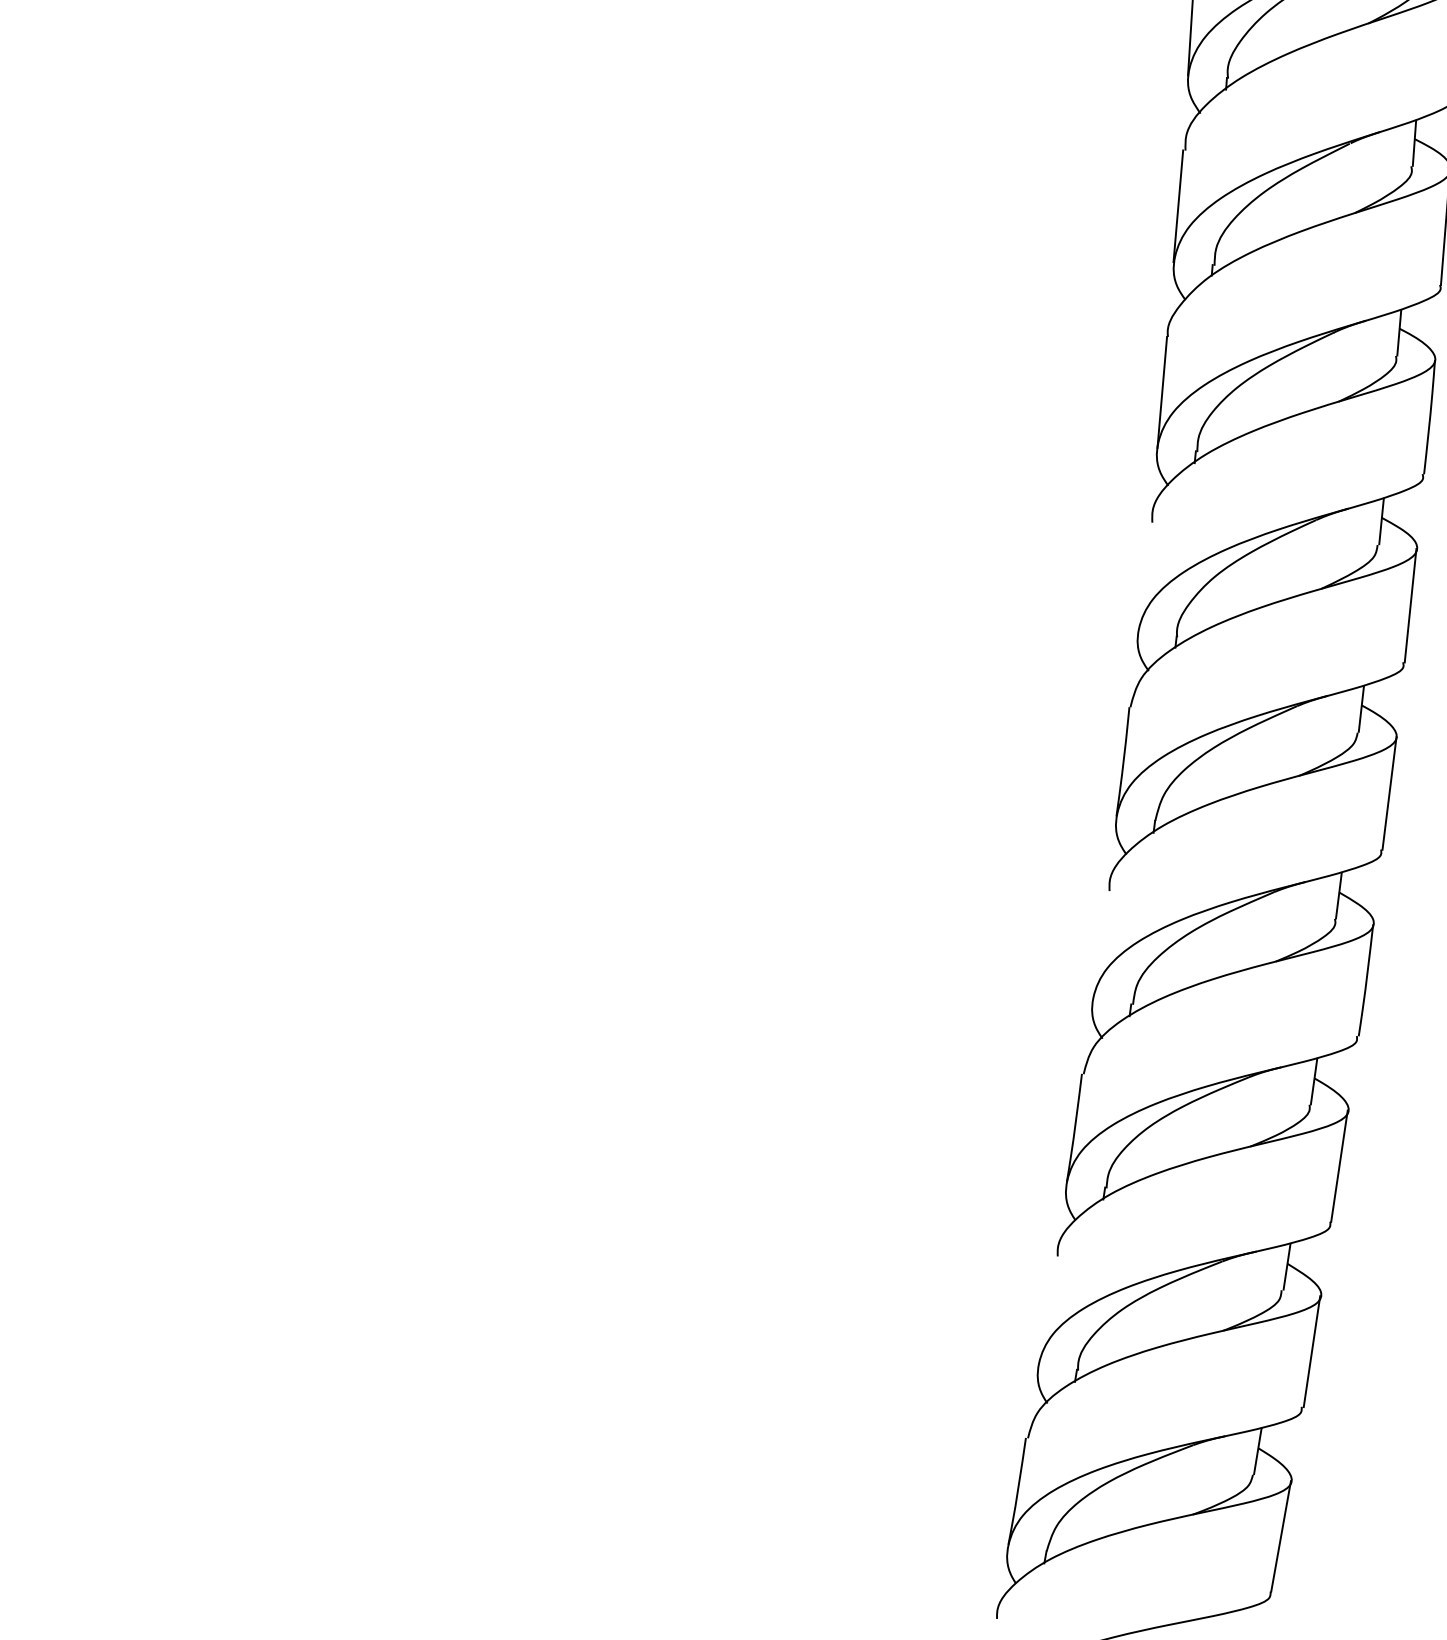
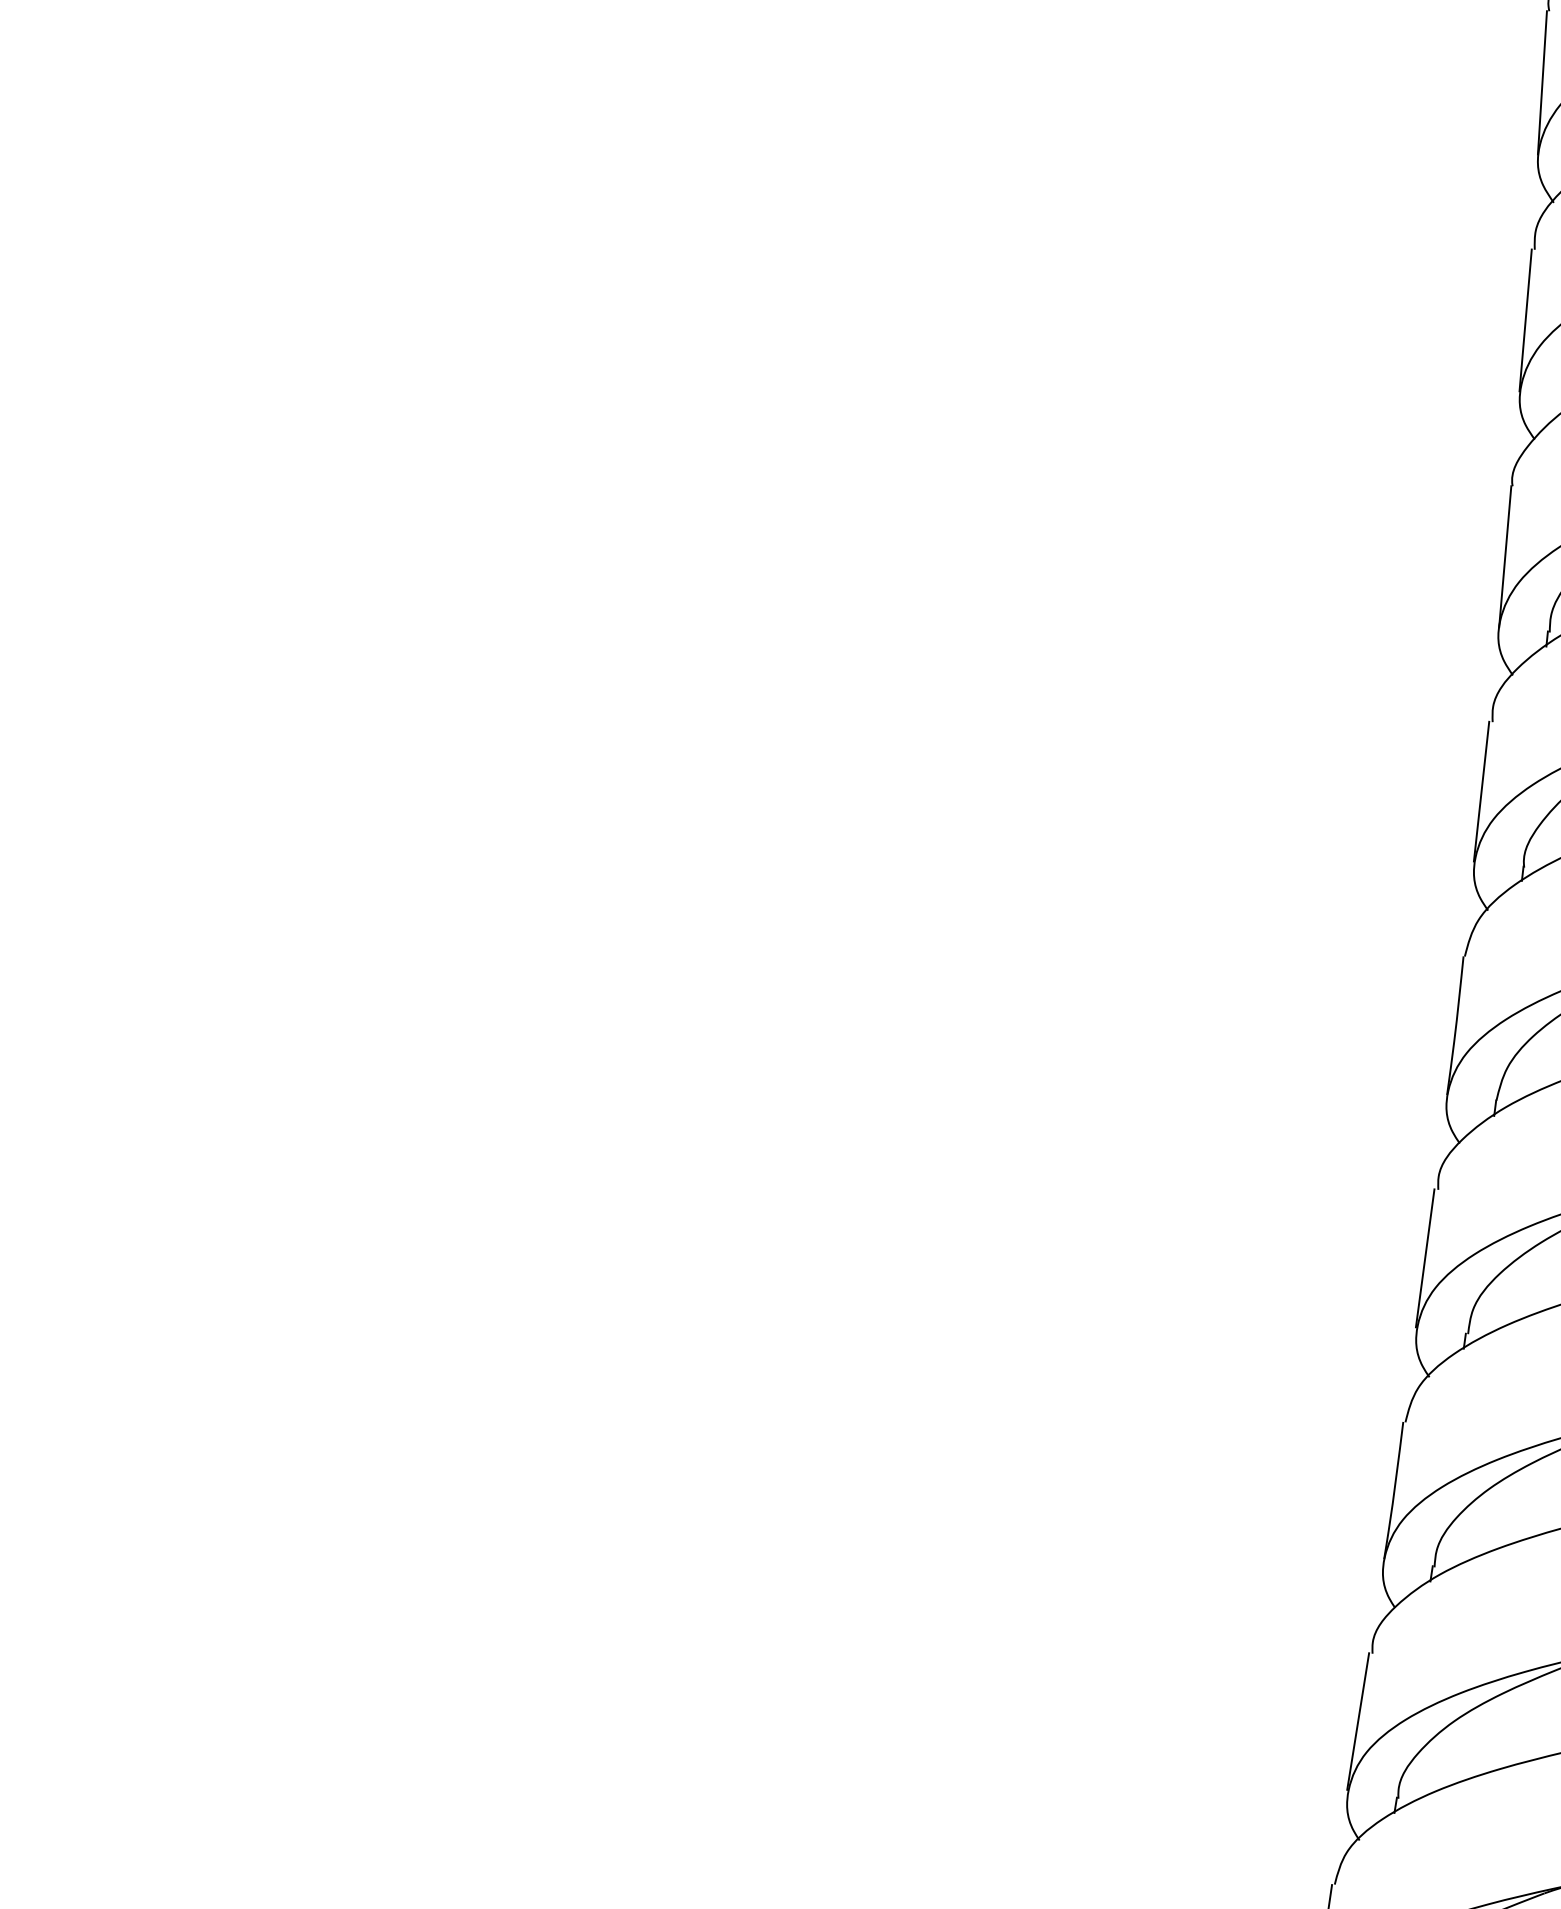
line: (1143, 577) -> (1481, 791), added
line: (1098, 944) -> (1424, 1257), added
line: (1046, 1309) -> (1358, 1721), added

